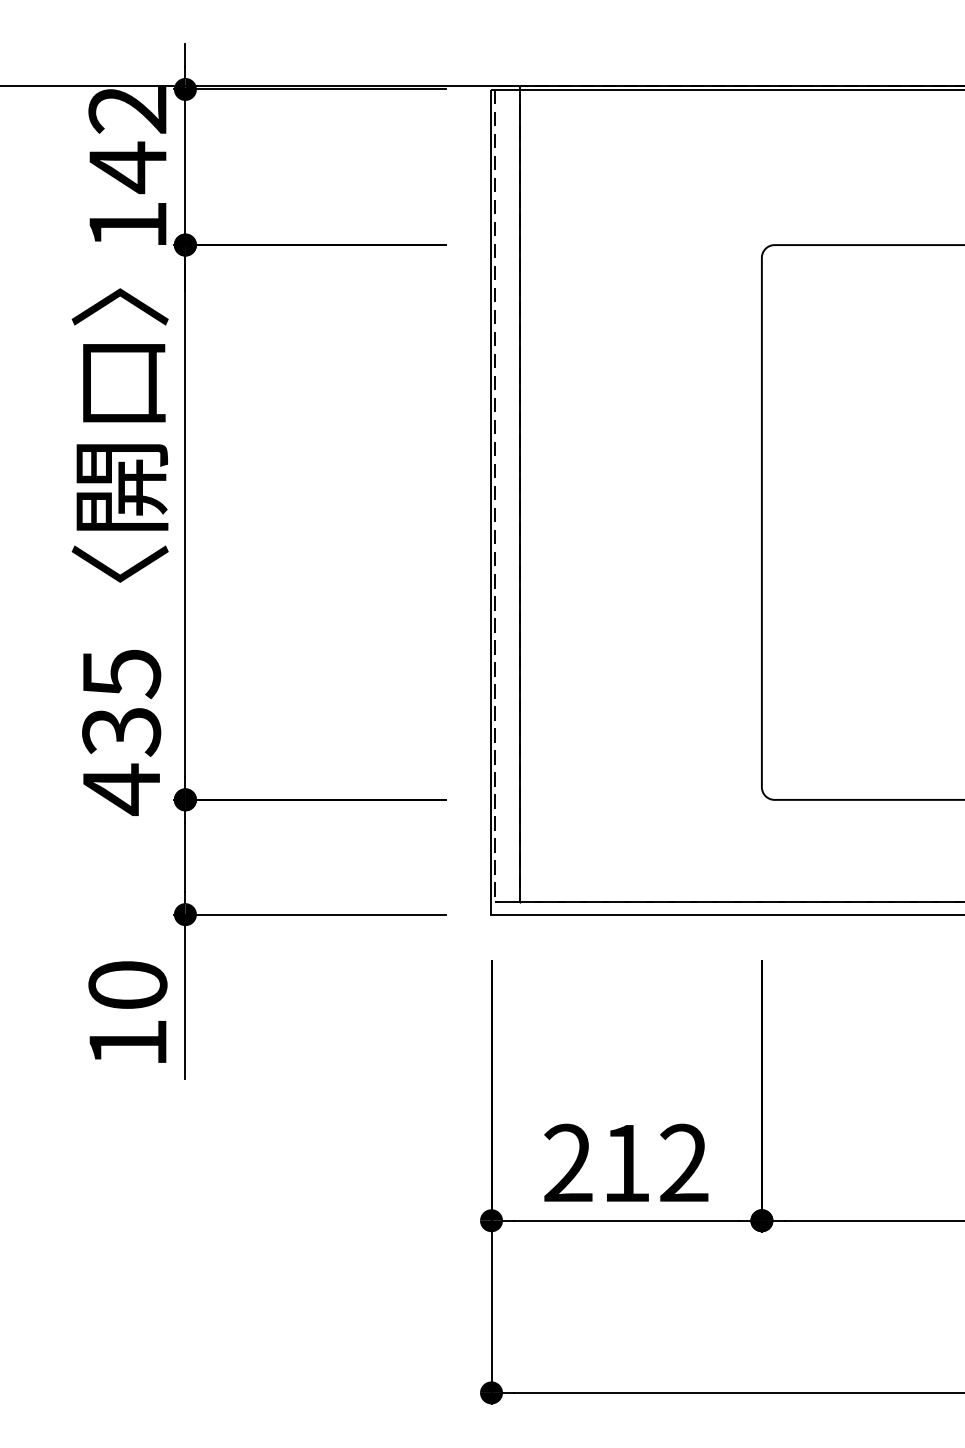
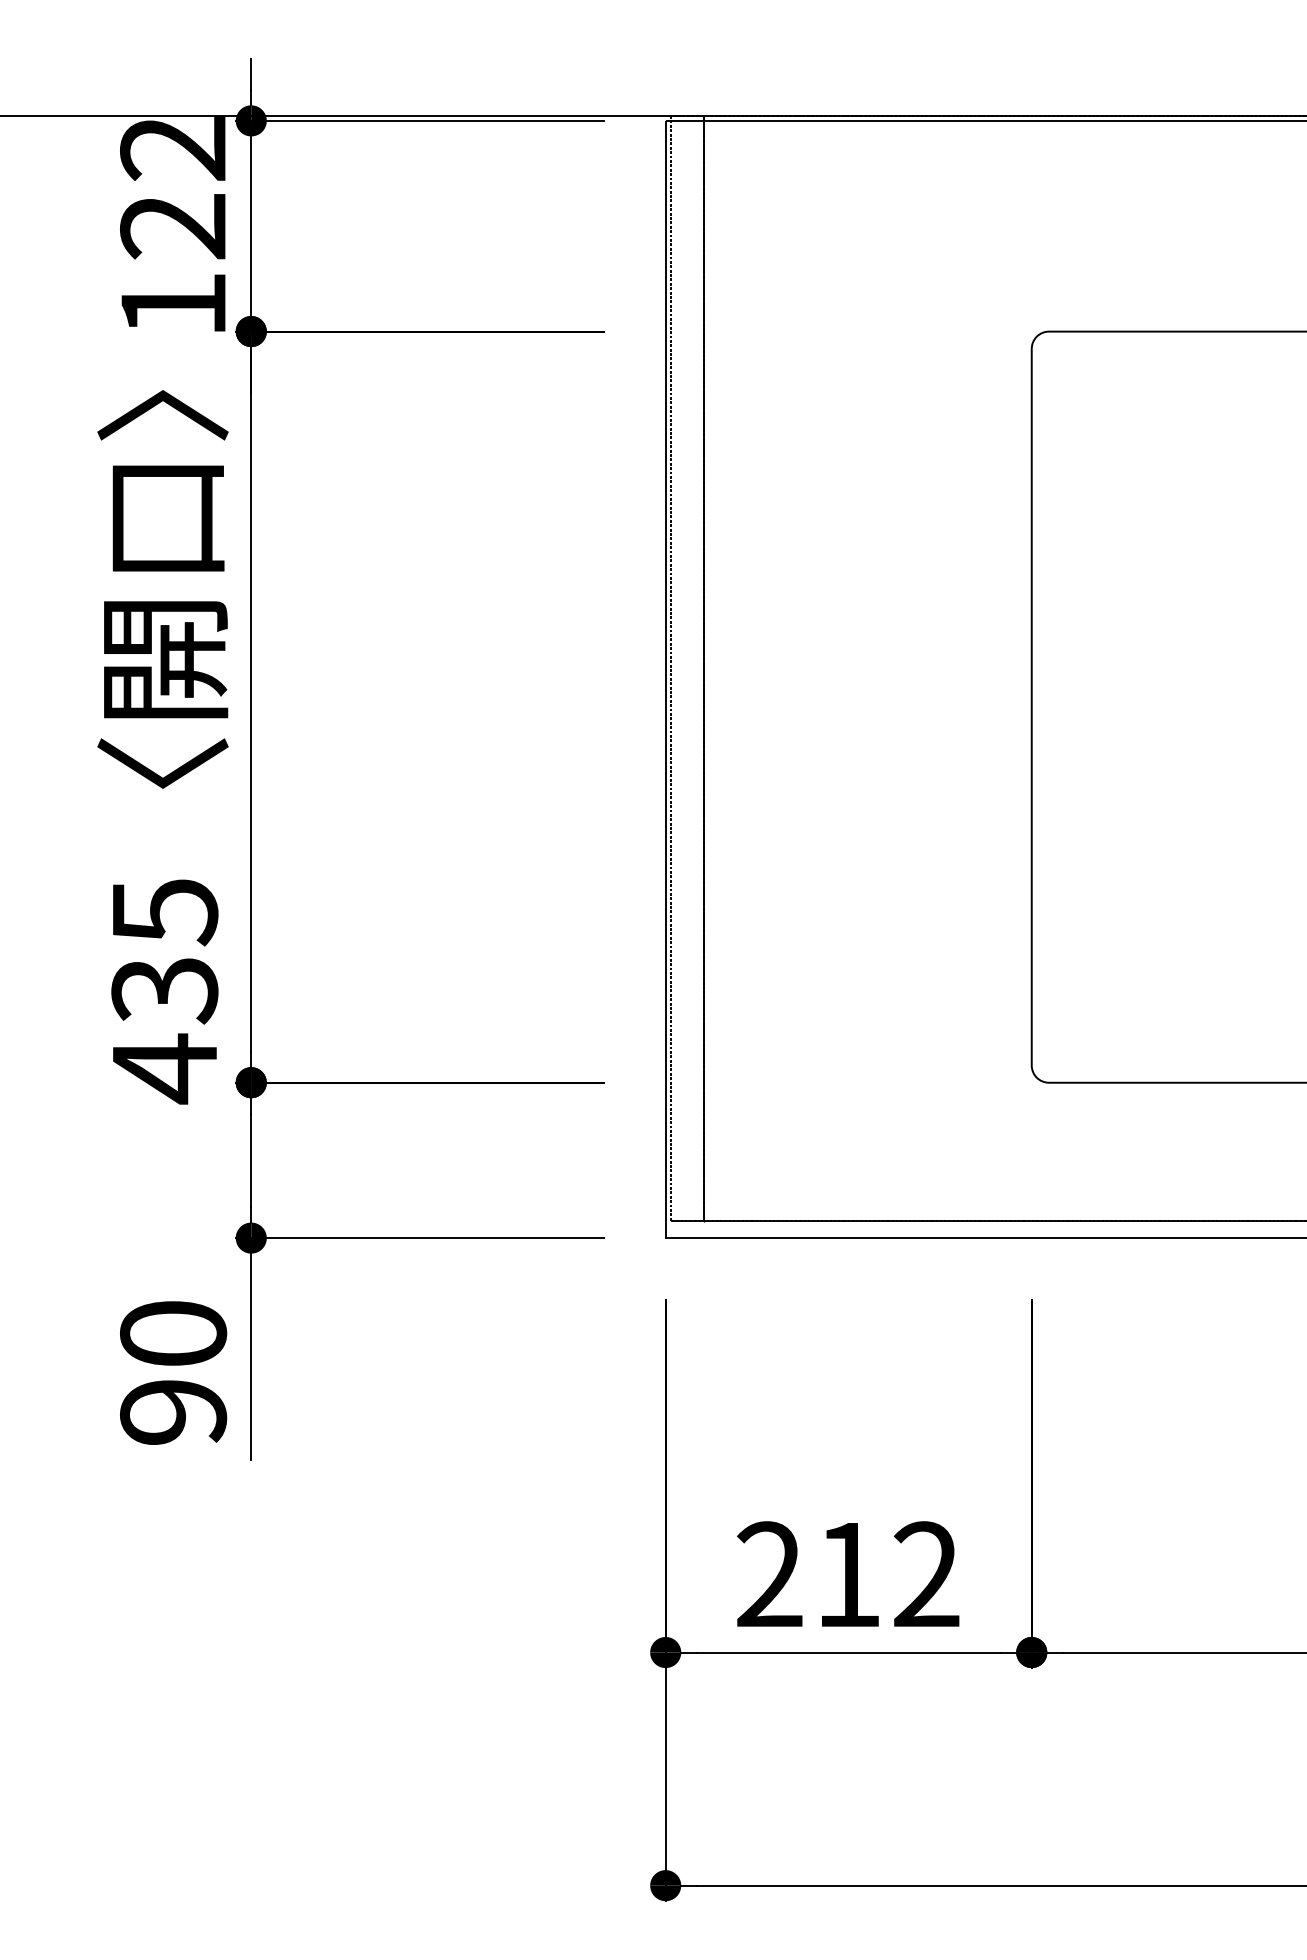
text: (127, 167) -> (172, 226), 142 -> 122
text: (127, 1043) -> (173, 1412), 10 -> 90

